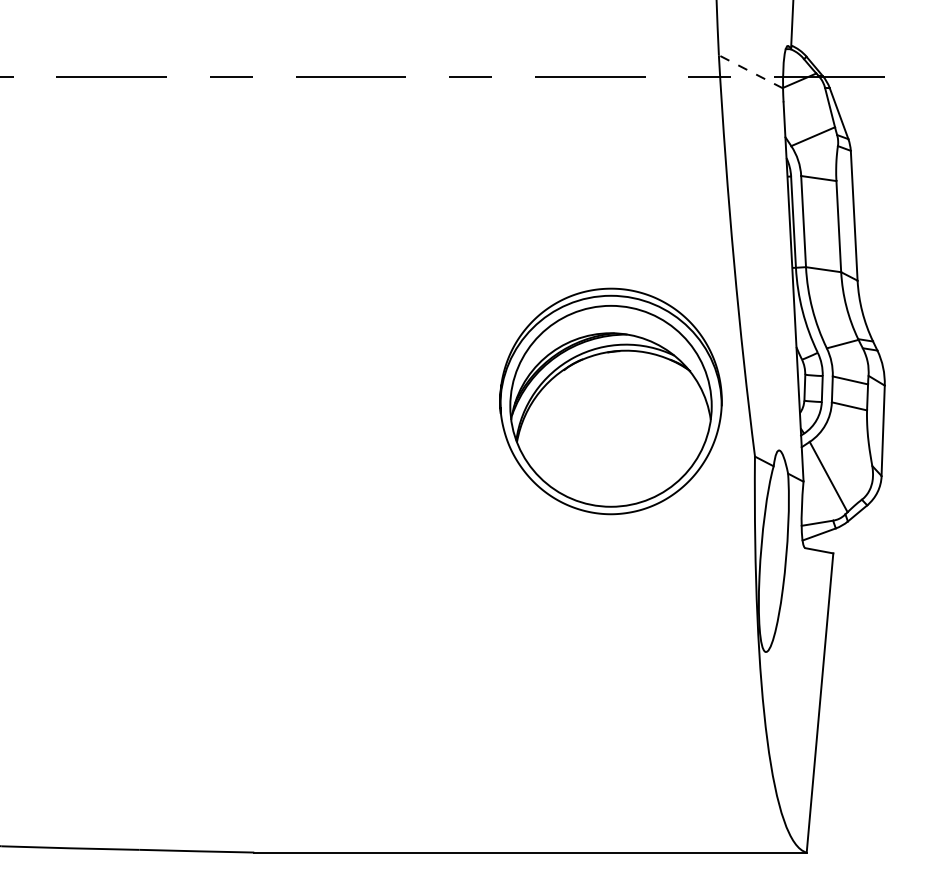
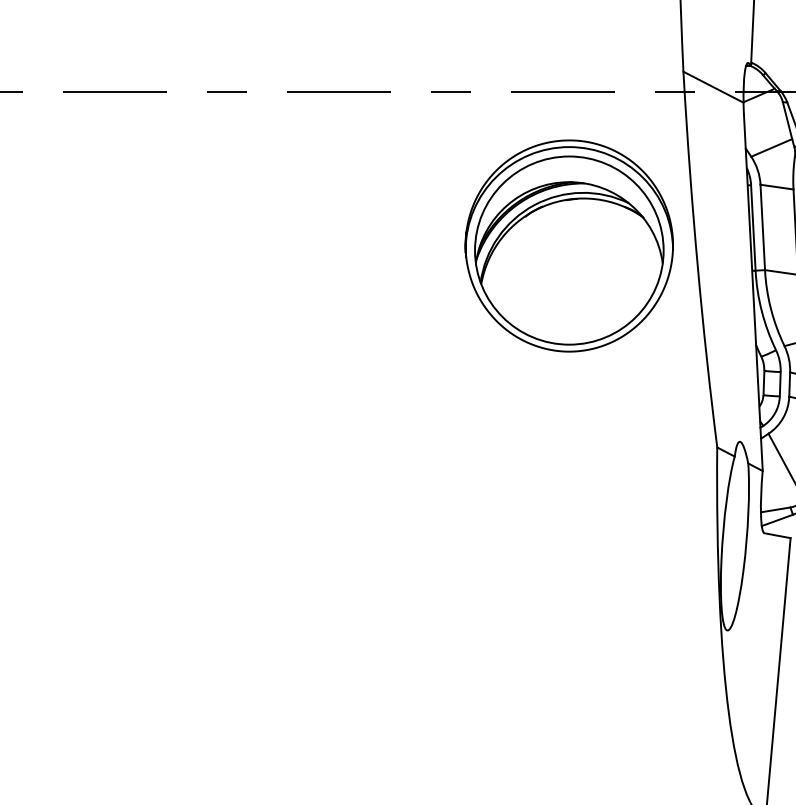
line: (750, 71) -> (713, 86), dashed -> solid
part: (610, 401) -> (568, 246), moved

